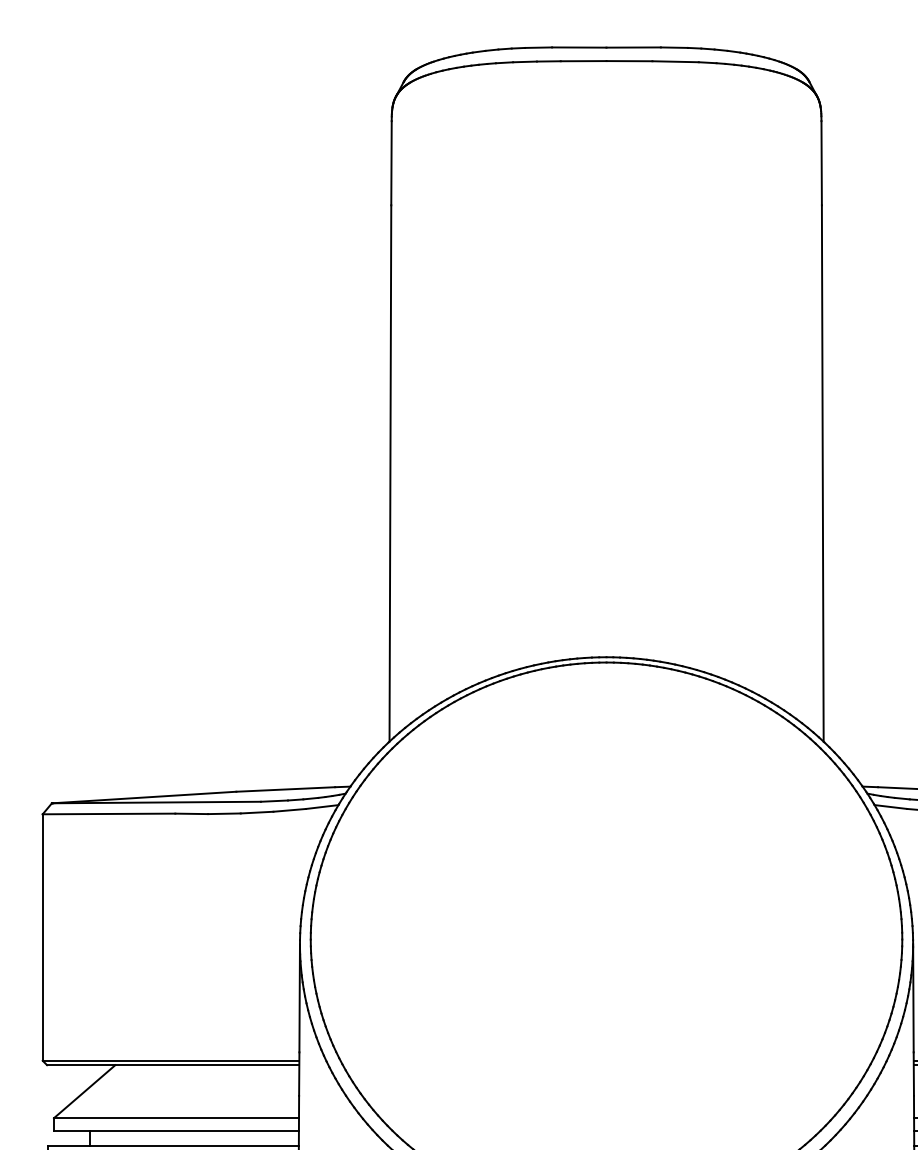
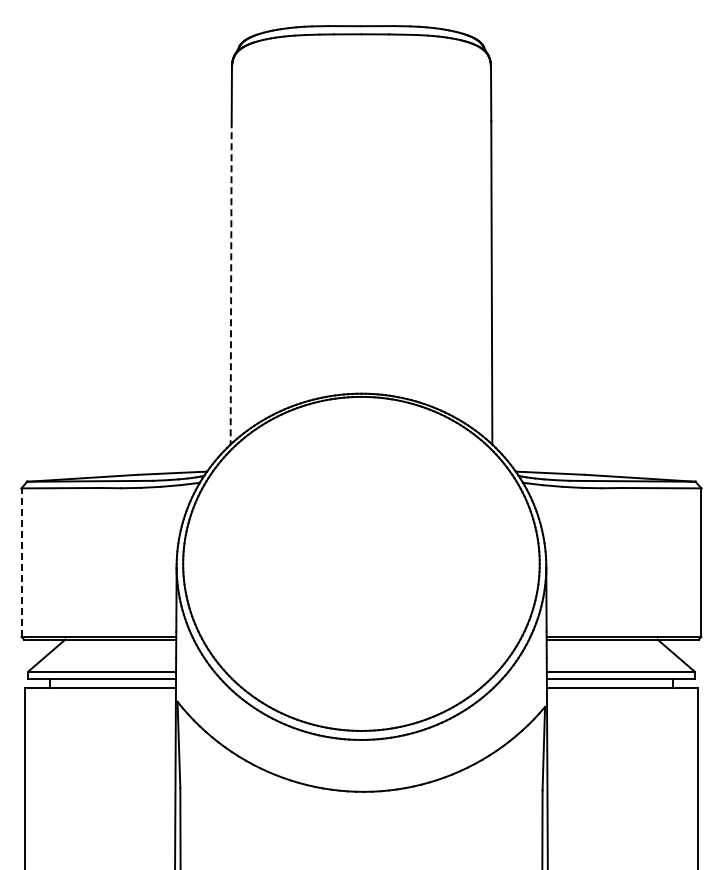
line: (390, 472) -> (231, 282), solid -> dashed
line: (42, 937) -> (21, 562), solid -> dashed

